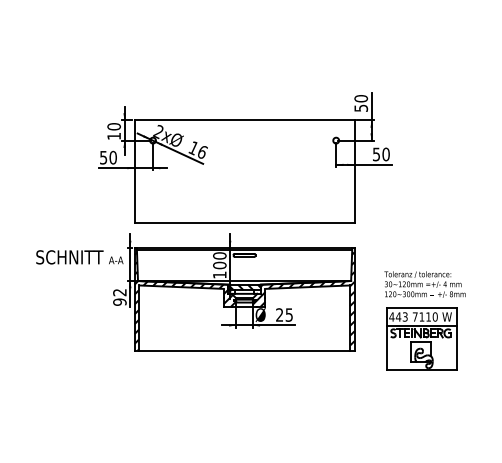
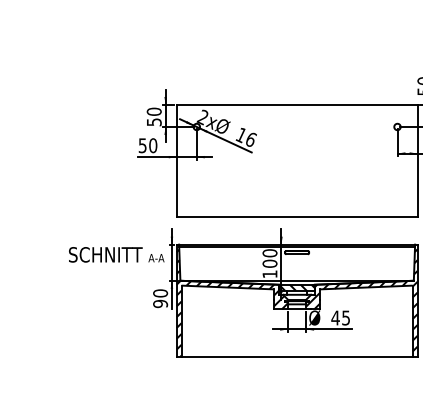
text: (113, 136) -> (153, 122), 10 -> 50
text: (119, 292) -> (160, 293), 92 -> 90
text: (279, 314) -> (335, 317), 25 -> 45

